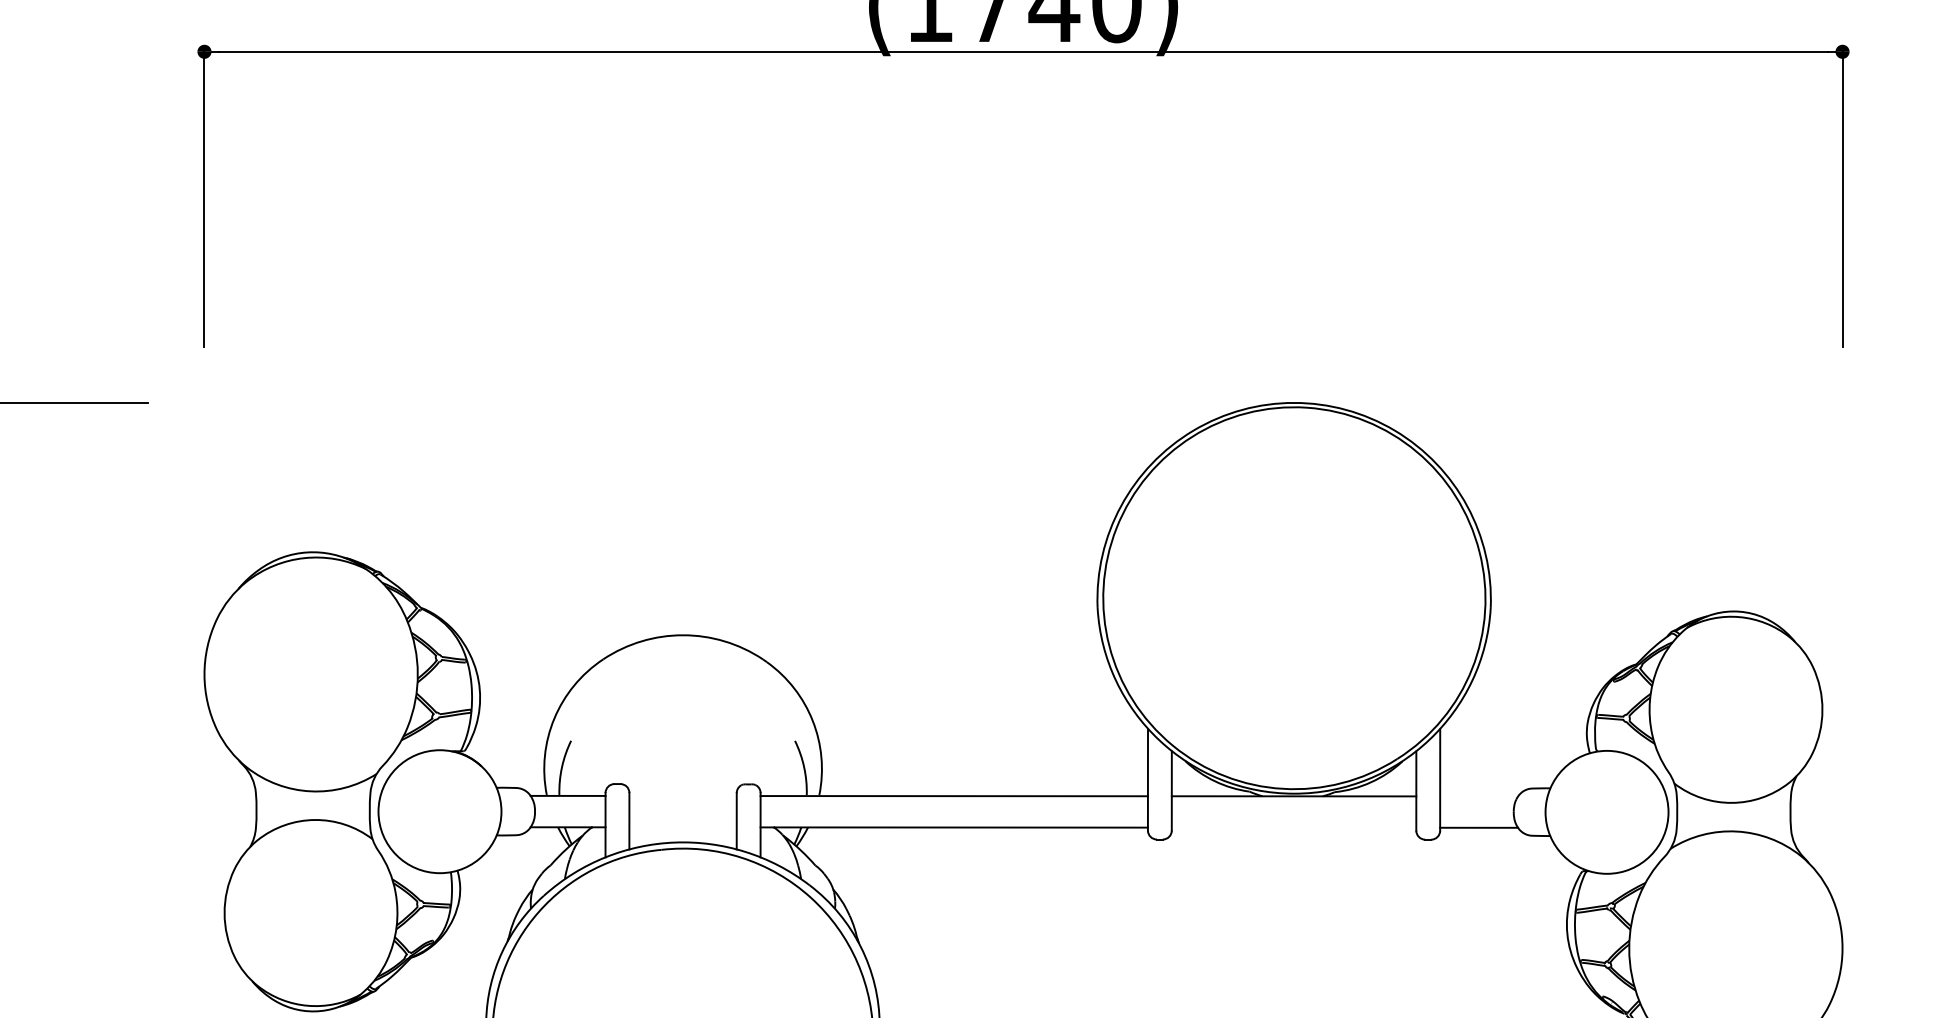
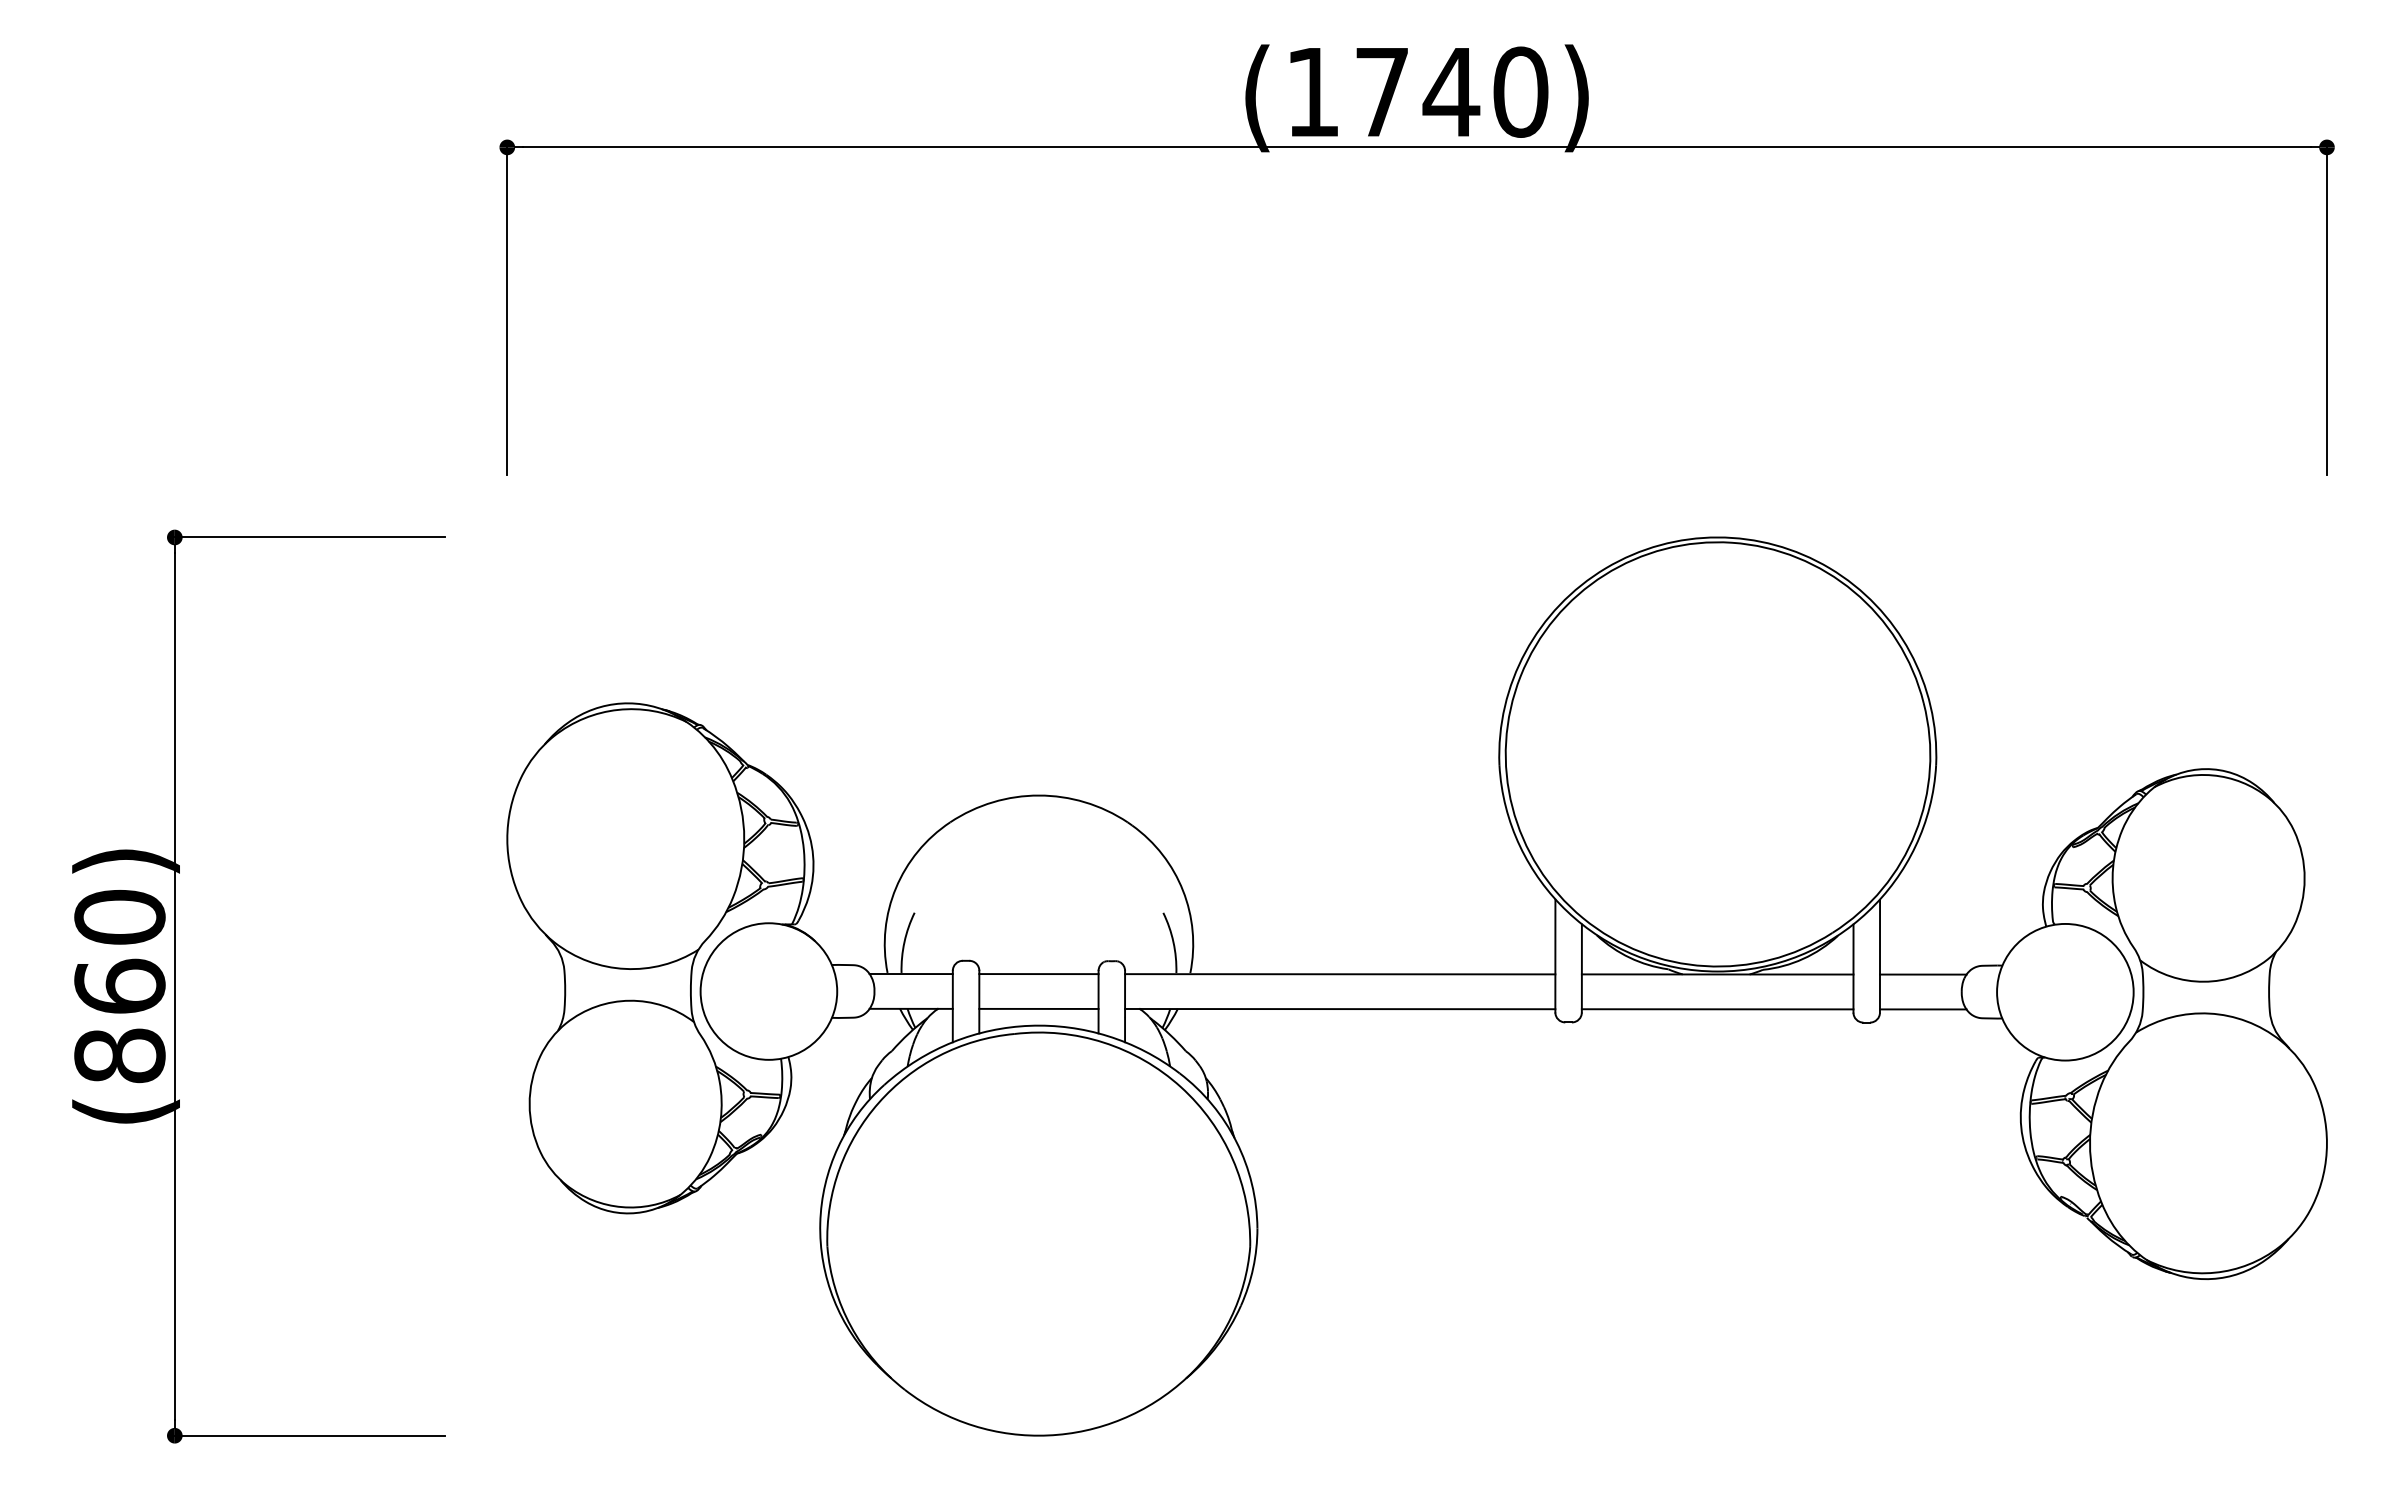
line: (682, 796) -> (1038, 974), added
line: (1478, 796) -> (1922, 974), added
line: (682, 826) -> (1038, 1008), added
line: (1293, 827) -> (1717, 1009), added

